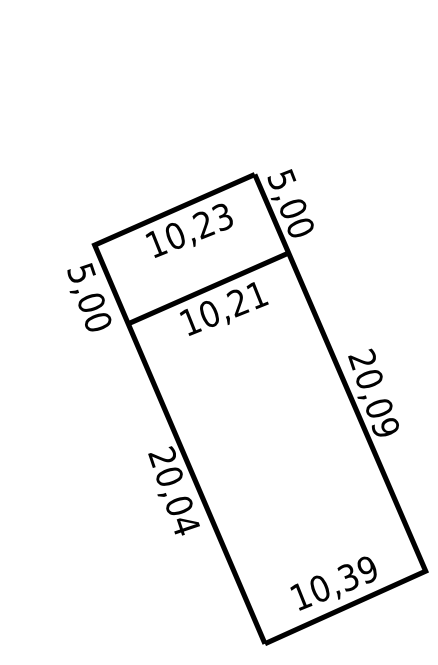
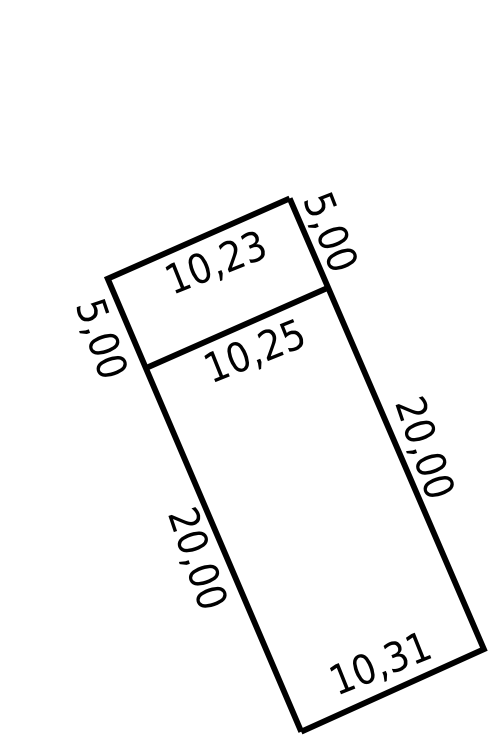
text: (257, 294) -> (292, 334), 10,21 -> 10,25
text: (385, 427) -> (438, 485), 20,09 -> 20,00
text: (185, 525) -> (210, 597), 20,04 -> 20,00
text: (368, 569) -> (418, 647), 10,39 -> 10,31

